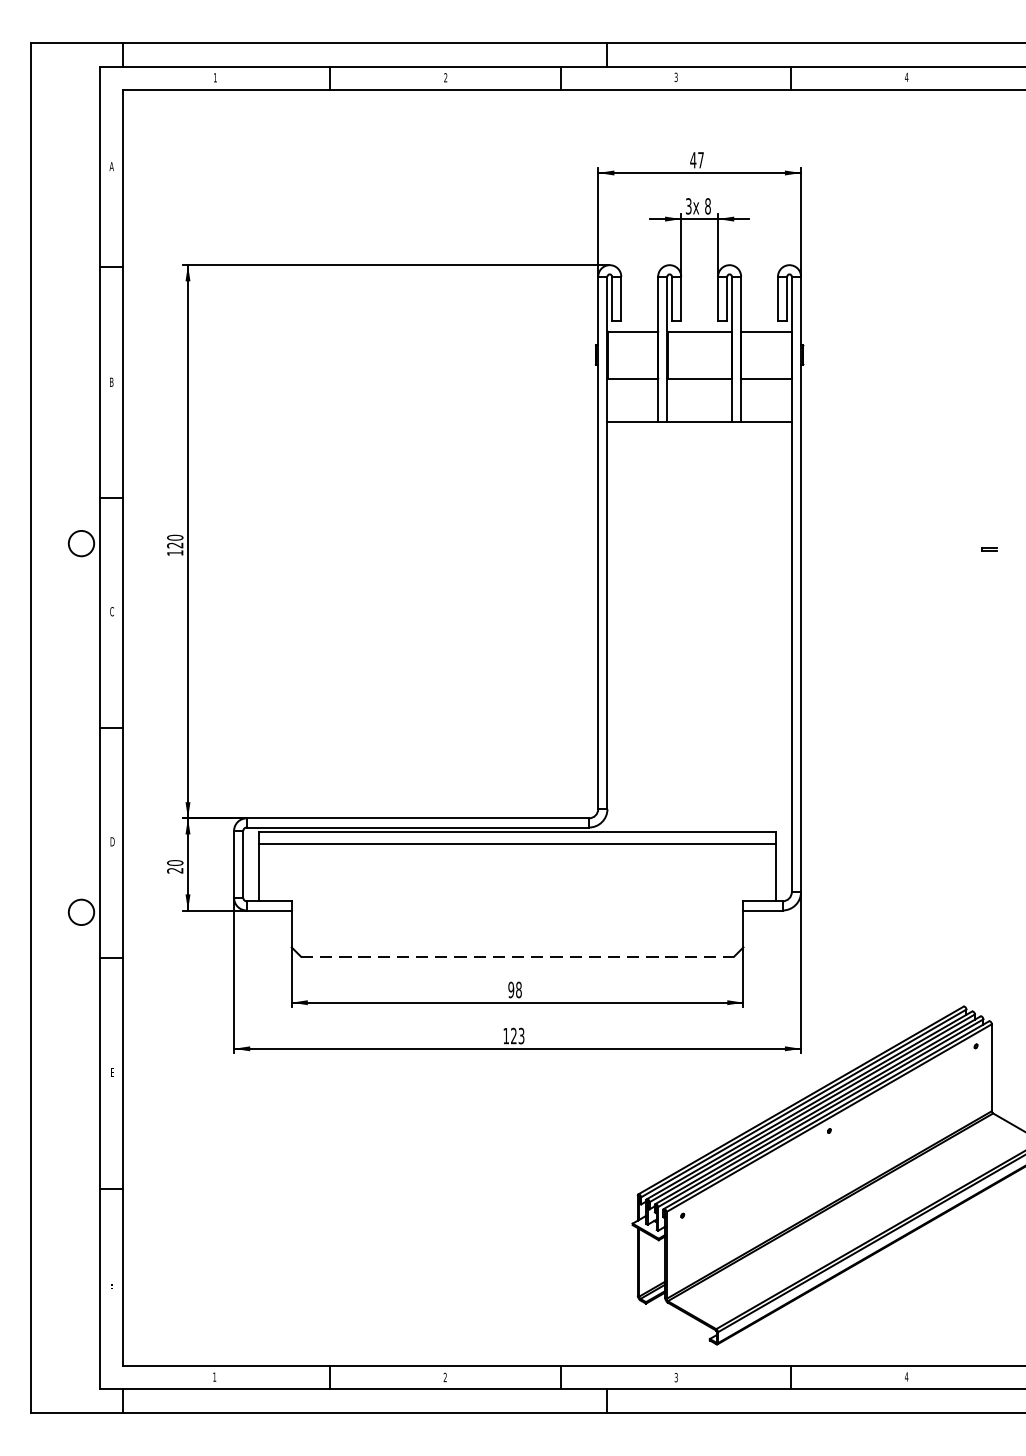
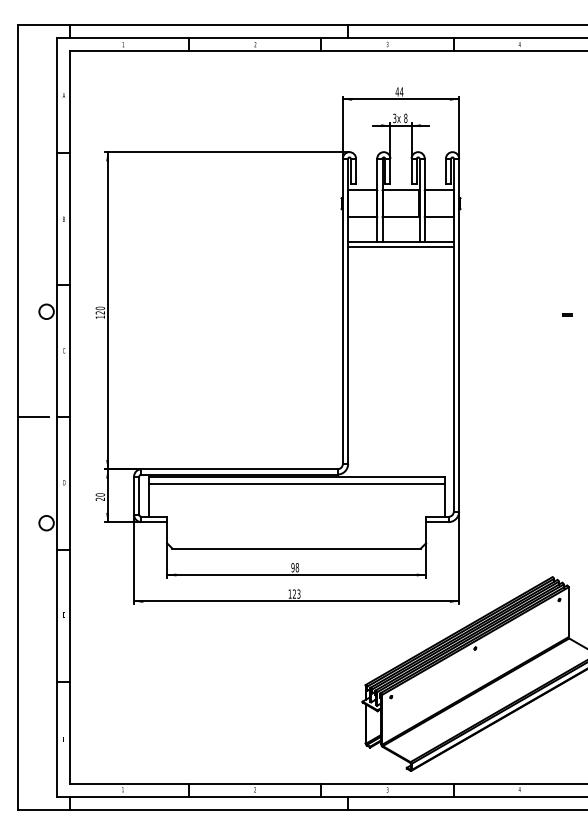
text: (700, 159) -> (401, 91), 47 -> 44
line: (698, 431) -> (400, 247), added
line: (58, 728) -> (33, 417), added
line: (519, 956) -> (297, 548), dashed -> solid

